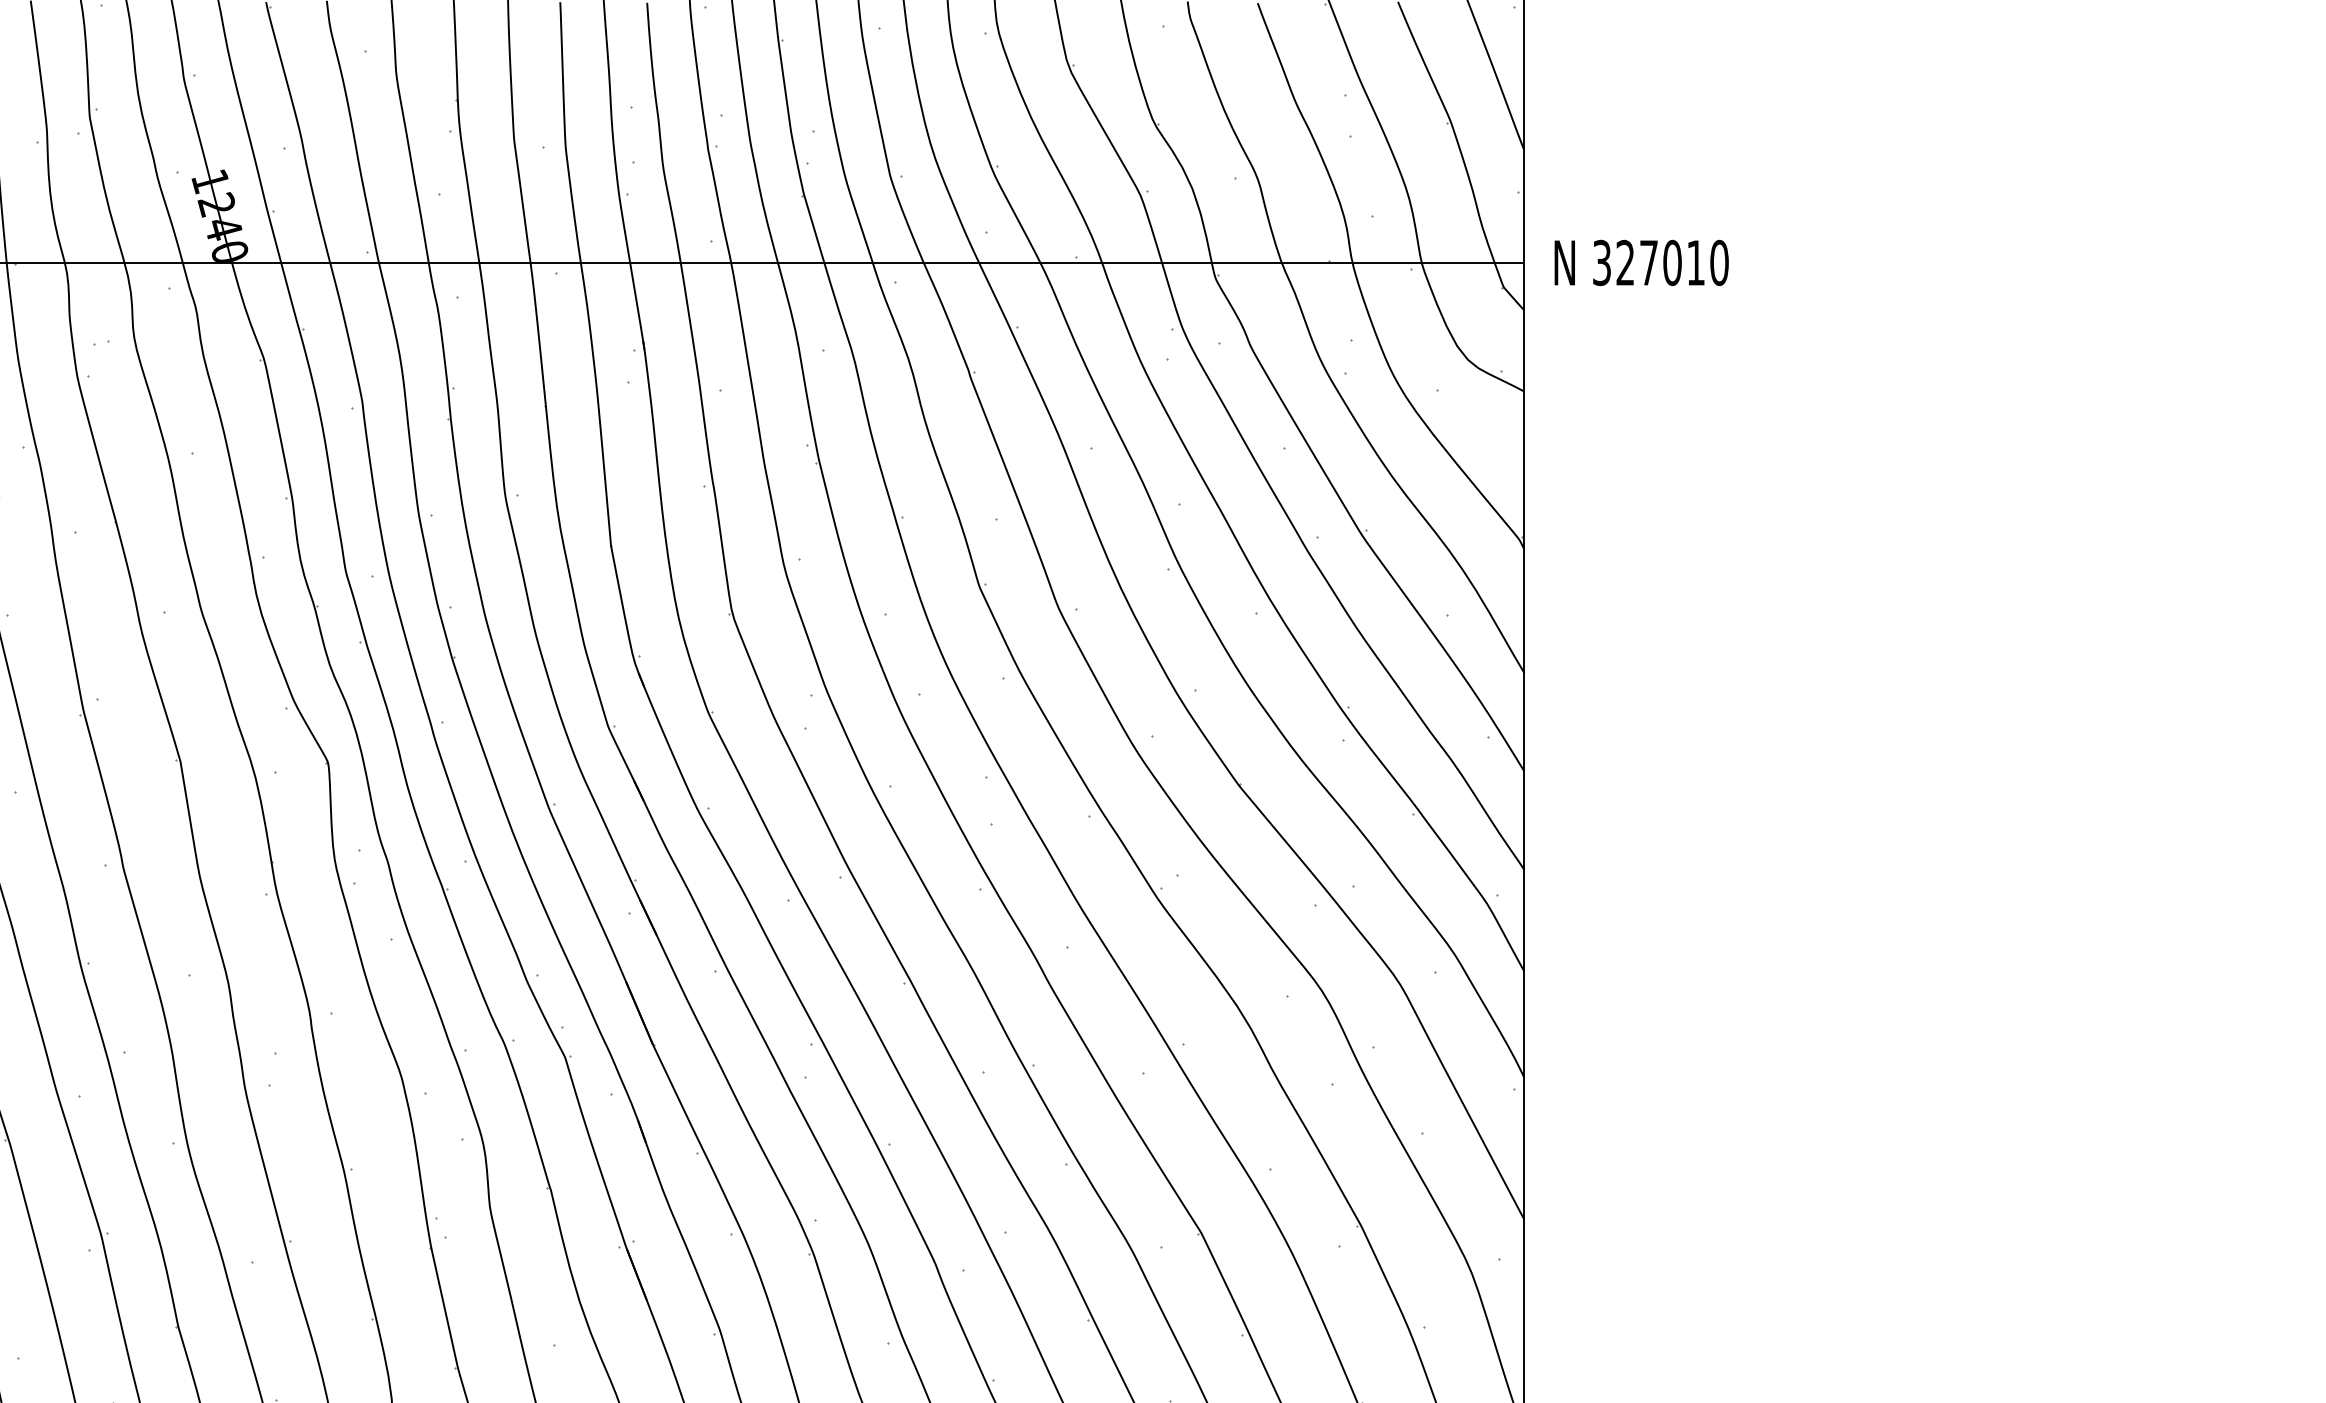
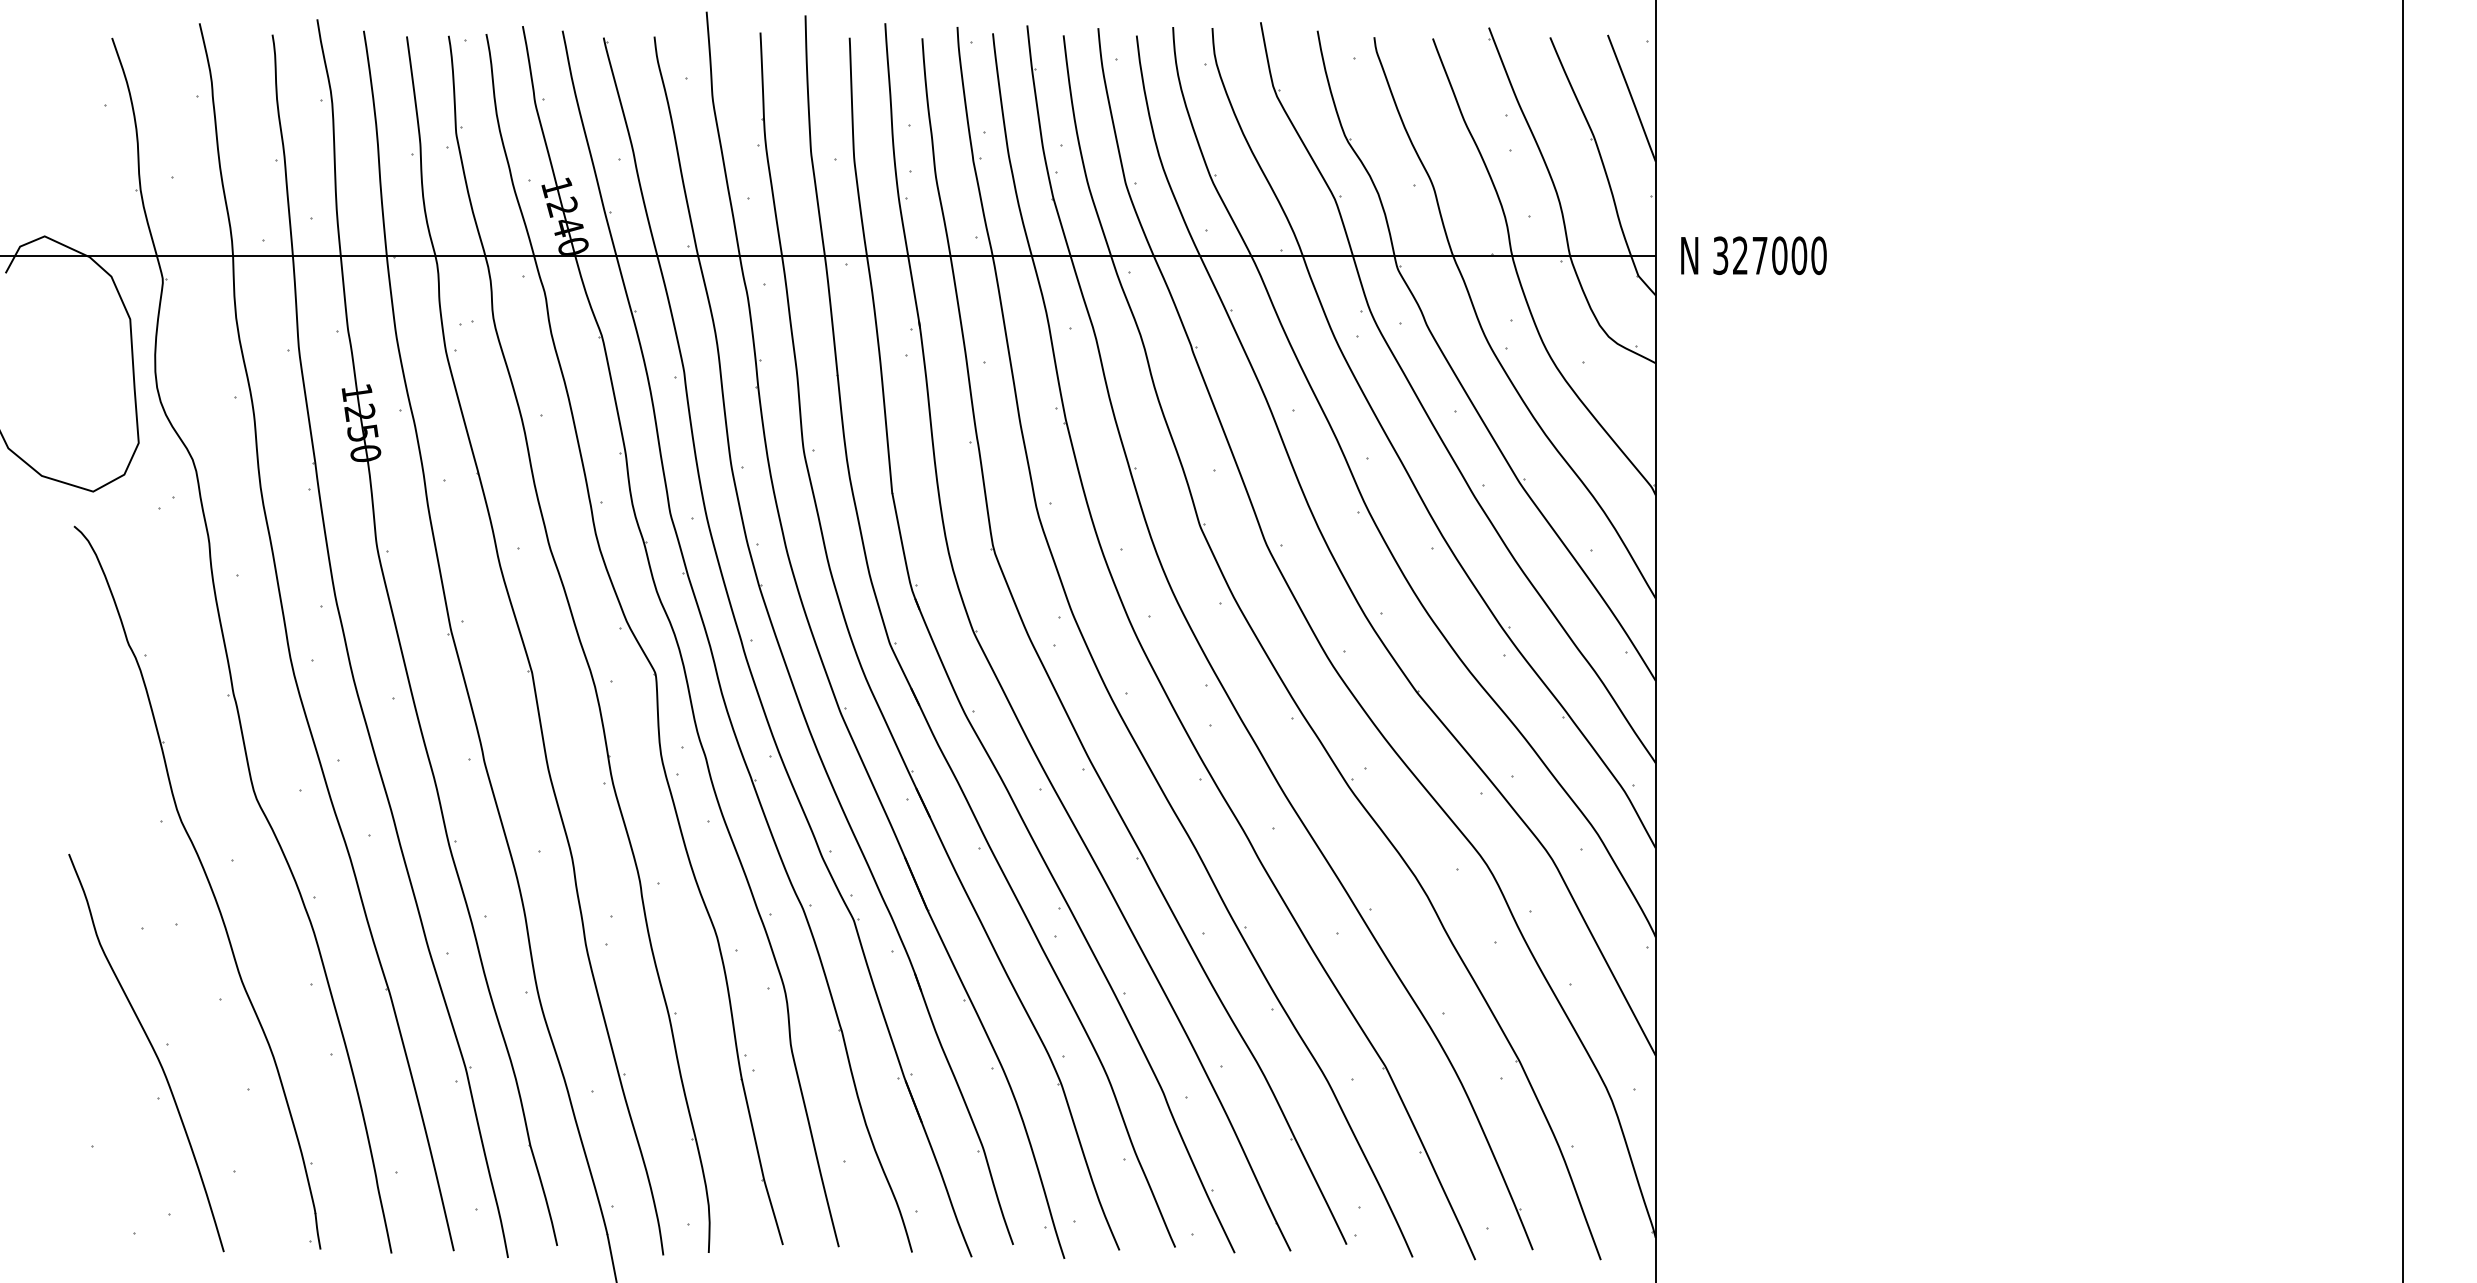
text: (1696, 262) -> (1799, 255), 327010 -> 327000

